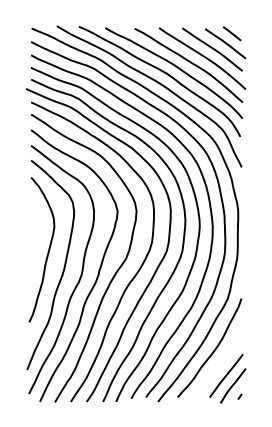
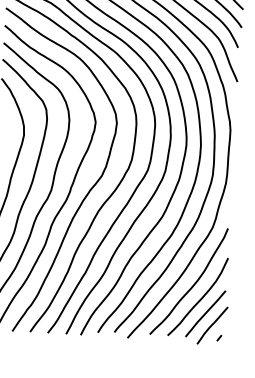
curve: (220, 362) -> (200, 298), added

